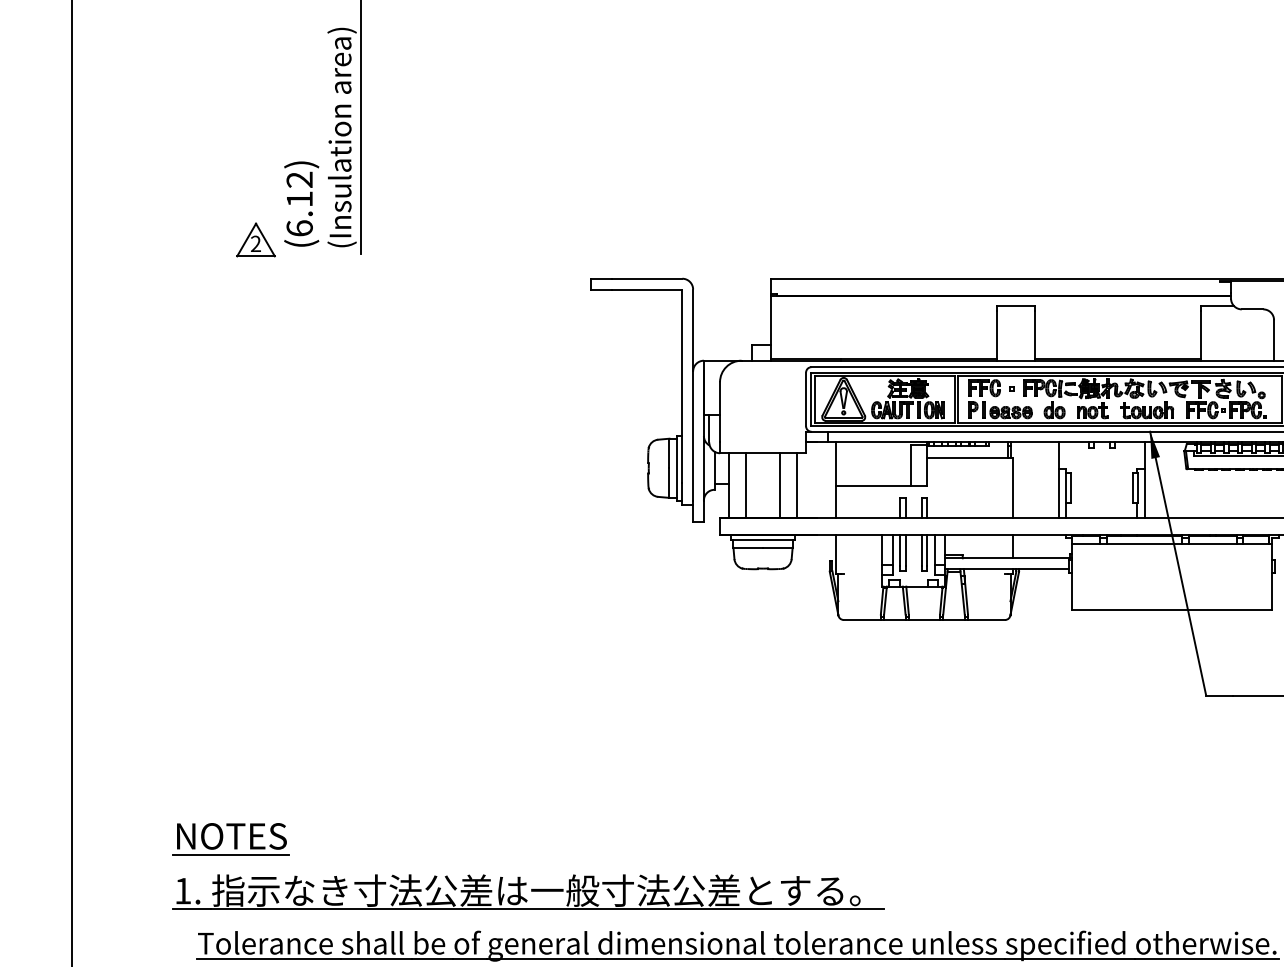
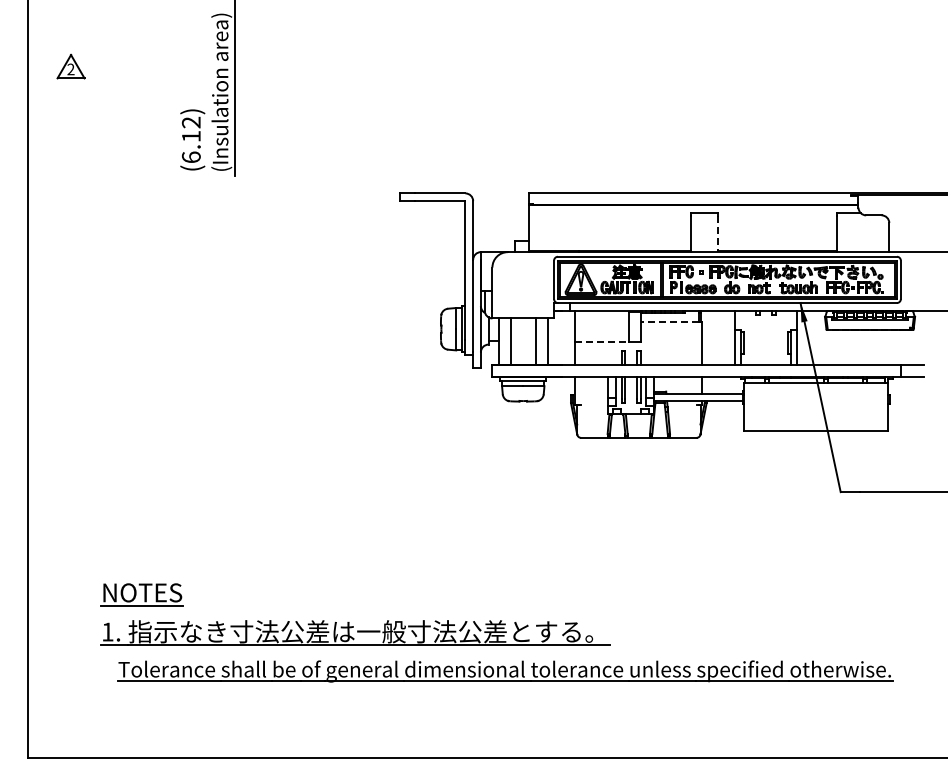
part: (255, 239) -> (70, 66), moved
line: (1034, 336) -> (717, 234), solid -> dashed
line: (967, 457) -> (669, 321), solid -> dashed
line: (873, 485) -> (602, 341), solid -> dashed

